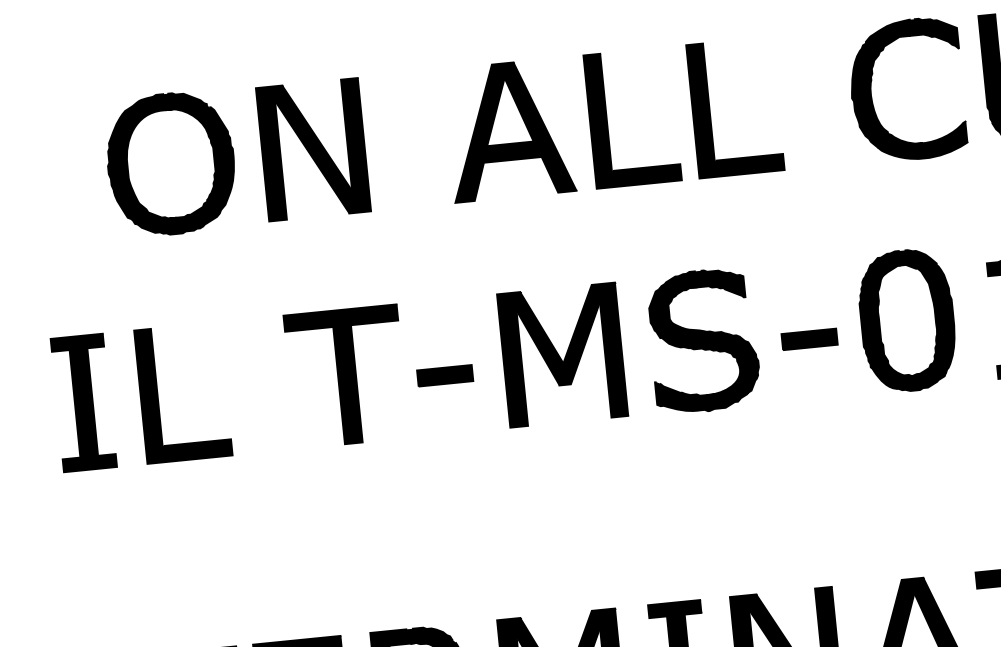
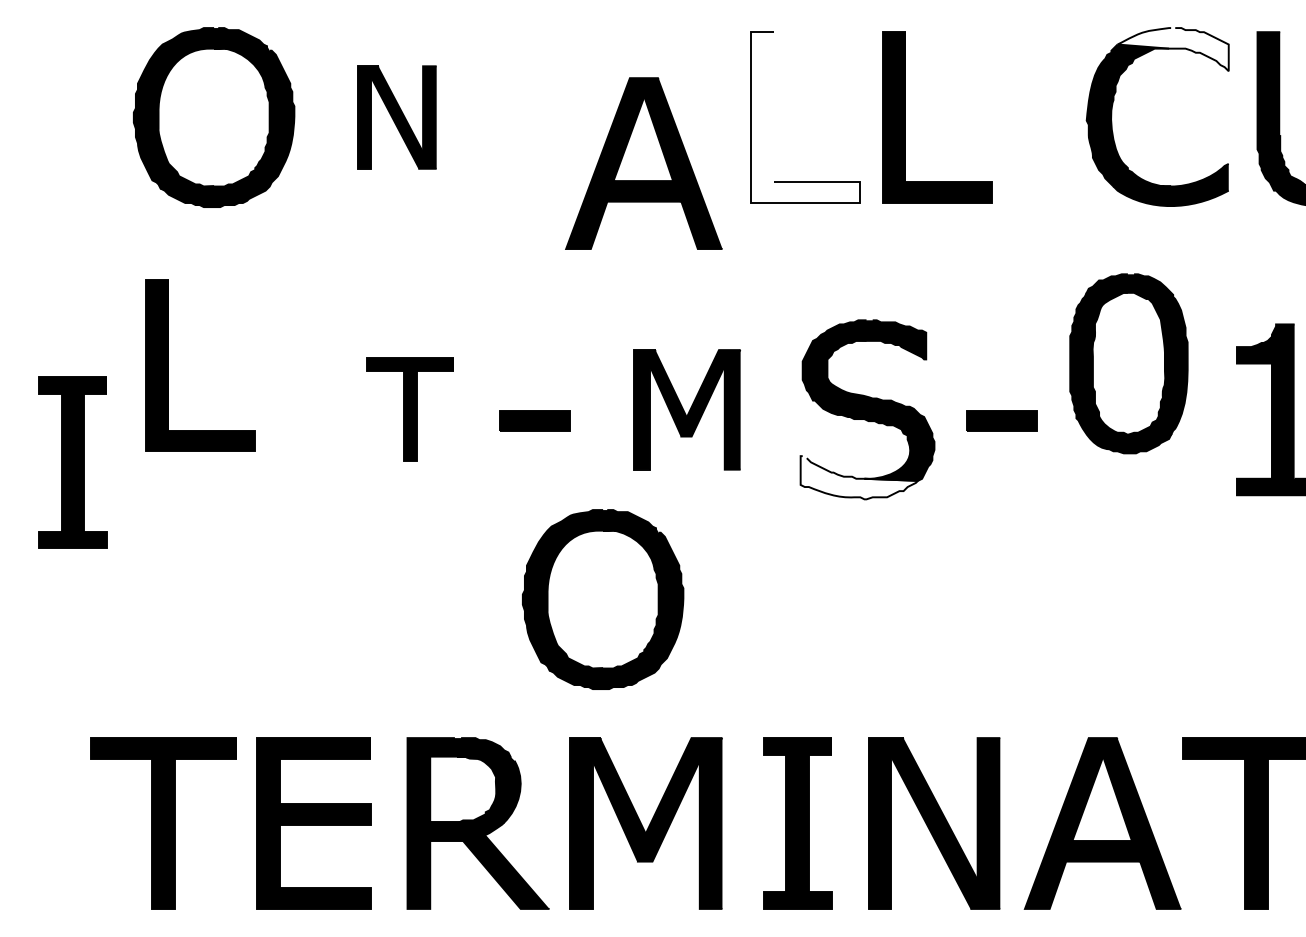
fill: (913, 36) -> (1172, 49), removed
fill: (632, 117) -> (805, 117), removed
part: (509, 130) -> (643, 163), moved
part: (313, 149) -> (396, 117), size x0.6
part: (907, 320) -> (1128, 363), moved
part: (562, 354) -> (686, 409), size x0.7
part: (347, 376) -> (410, 409), size x0.6
fill: (701, 394) -> (858, 477), removed
part: (158, 395) -> (168, 365), moved
part: (83, 402) -> (72, 462), moved
part: (512, 509) -> (603, 599), added

